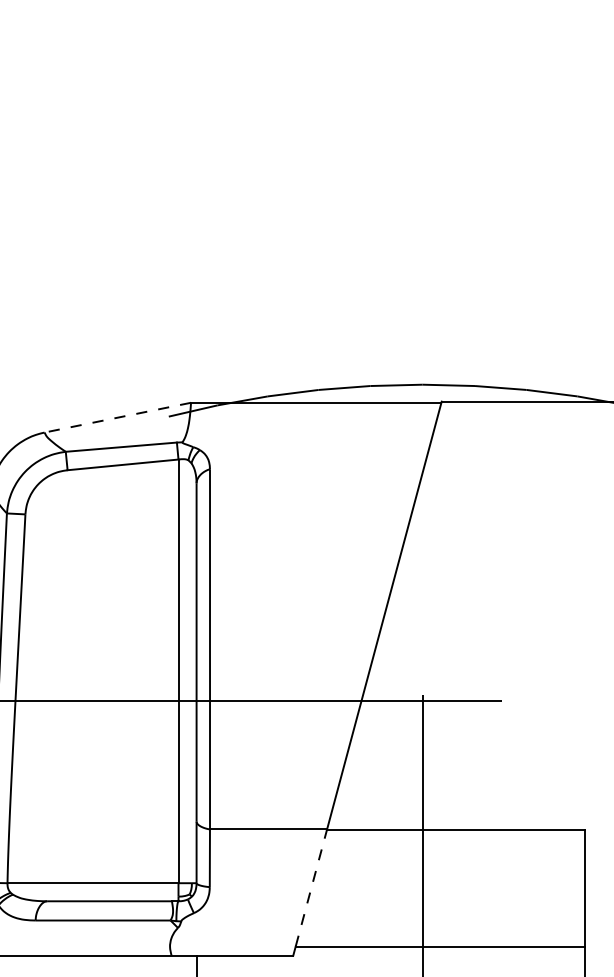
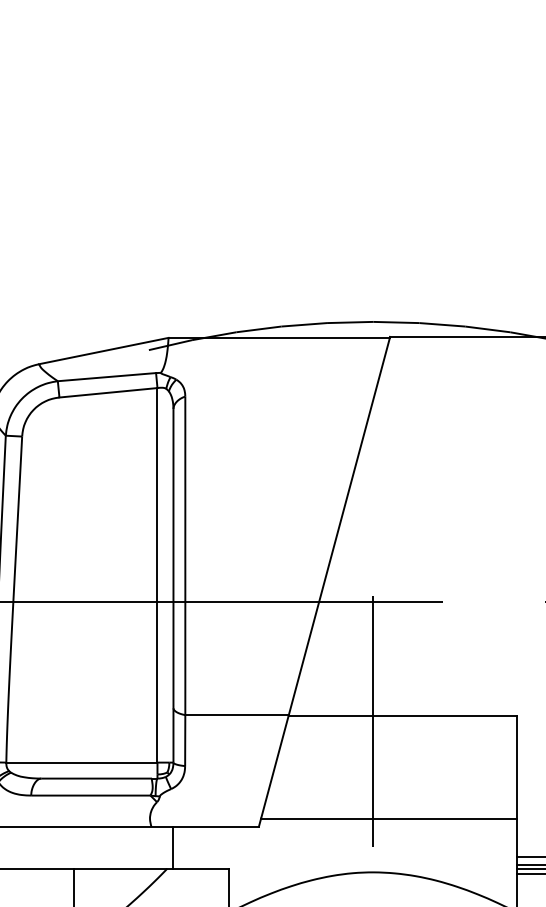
line: (117, 418) -> (103, 351), dashed -> solid
line: (311, 887) -> (275, 766), dashed -> solid

